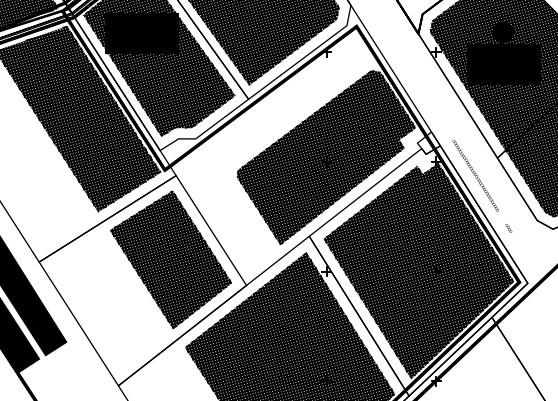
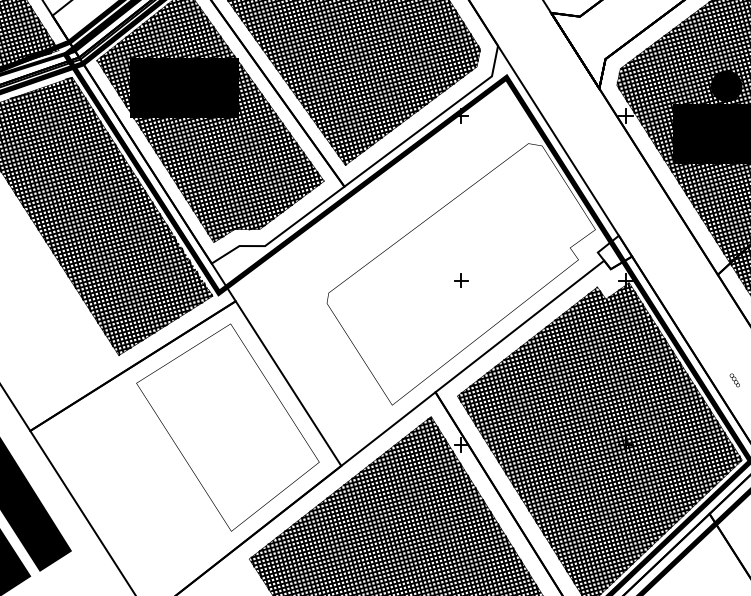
hatch: (326, 157) -> (461, 273), removed
part: (475, 175) -> (684, 300), removed
hatch: (170, 259) -> (227, 427), removed

